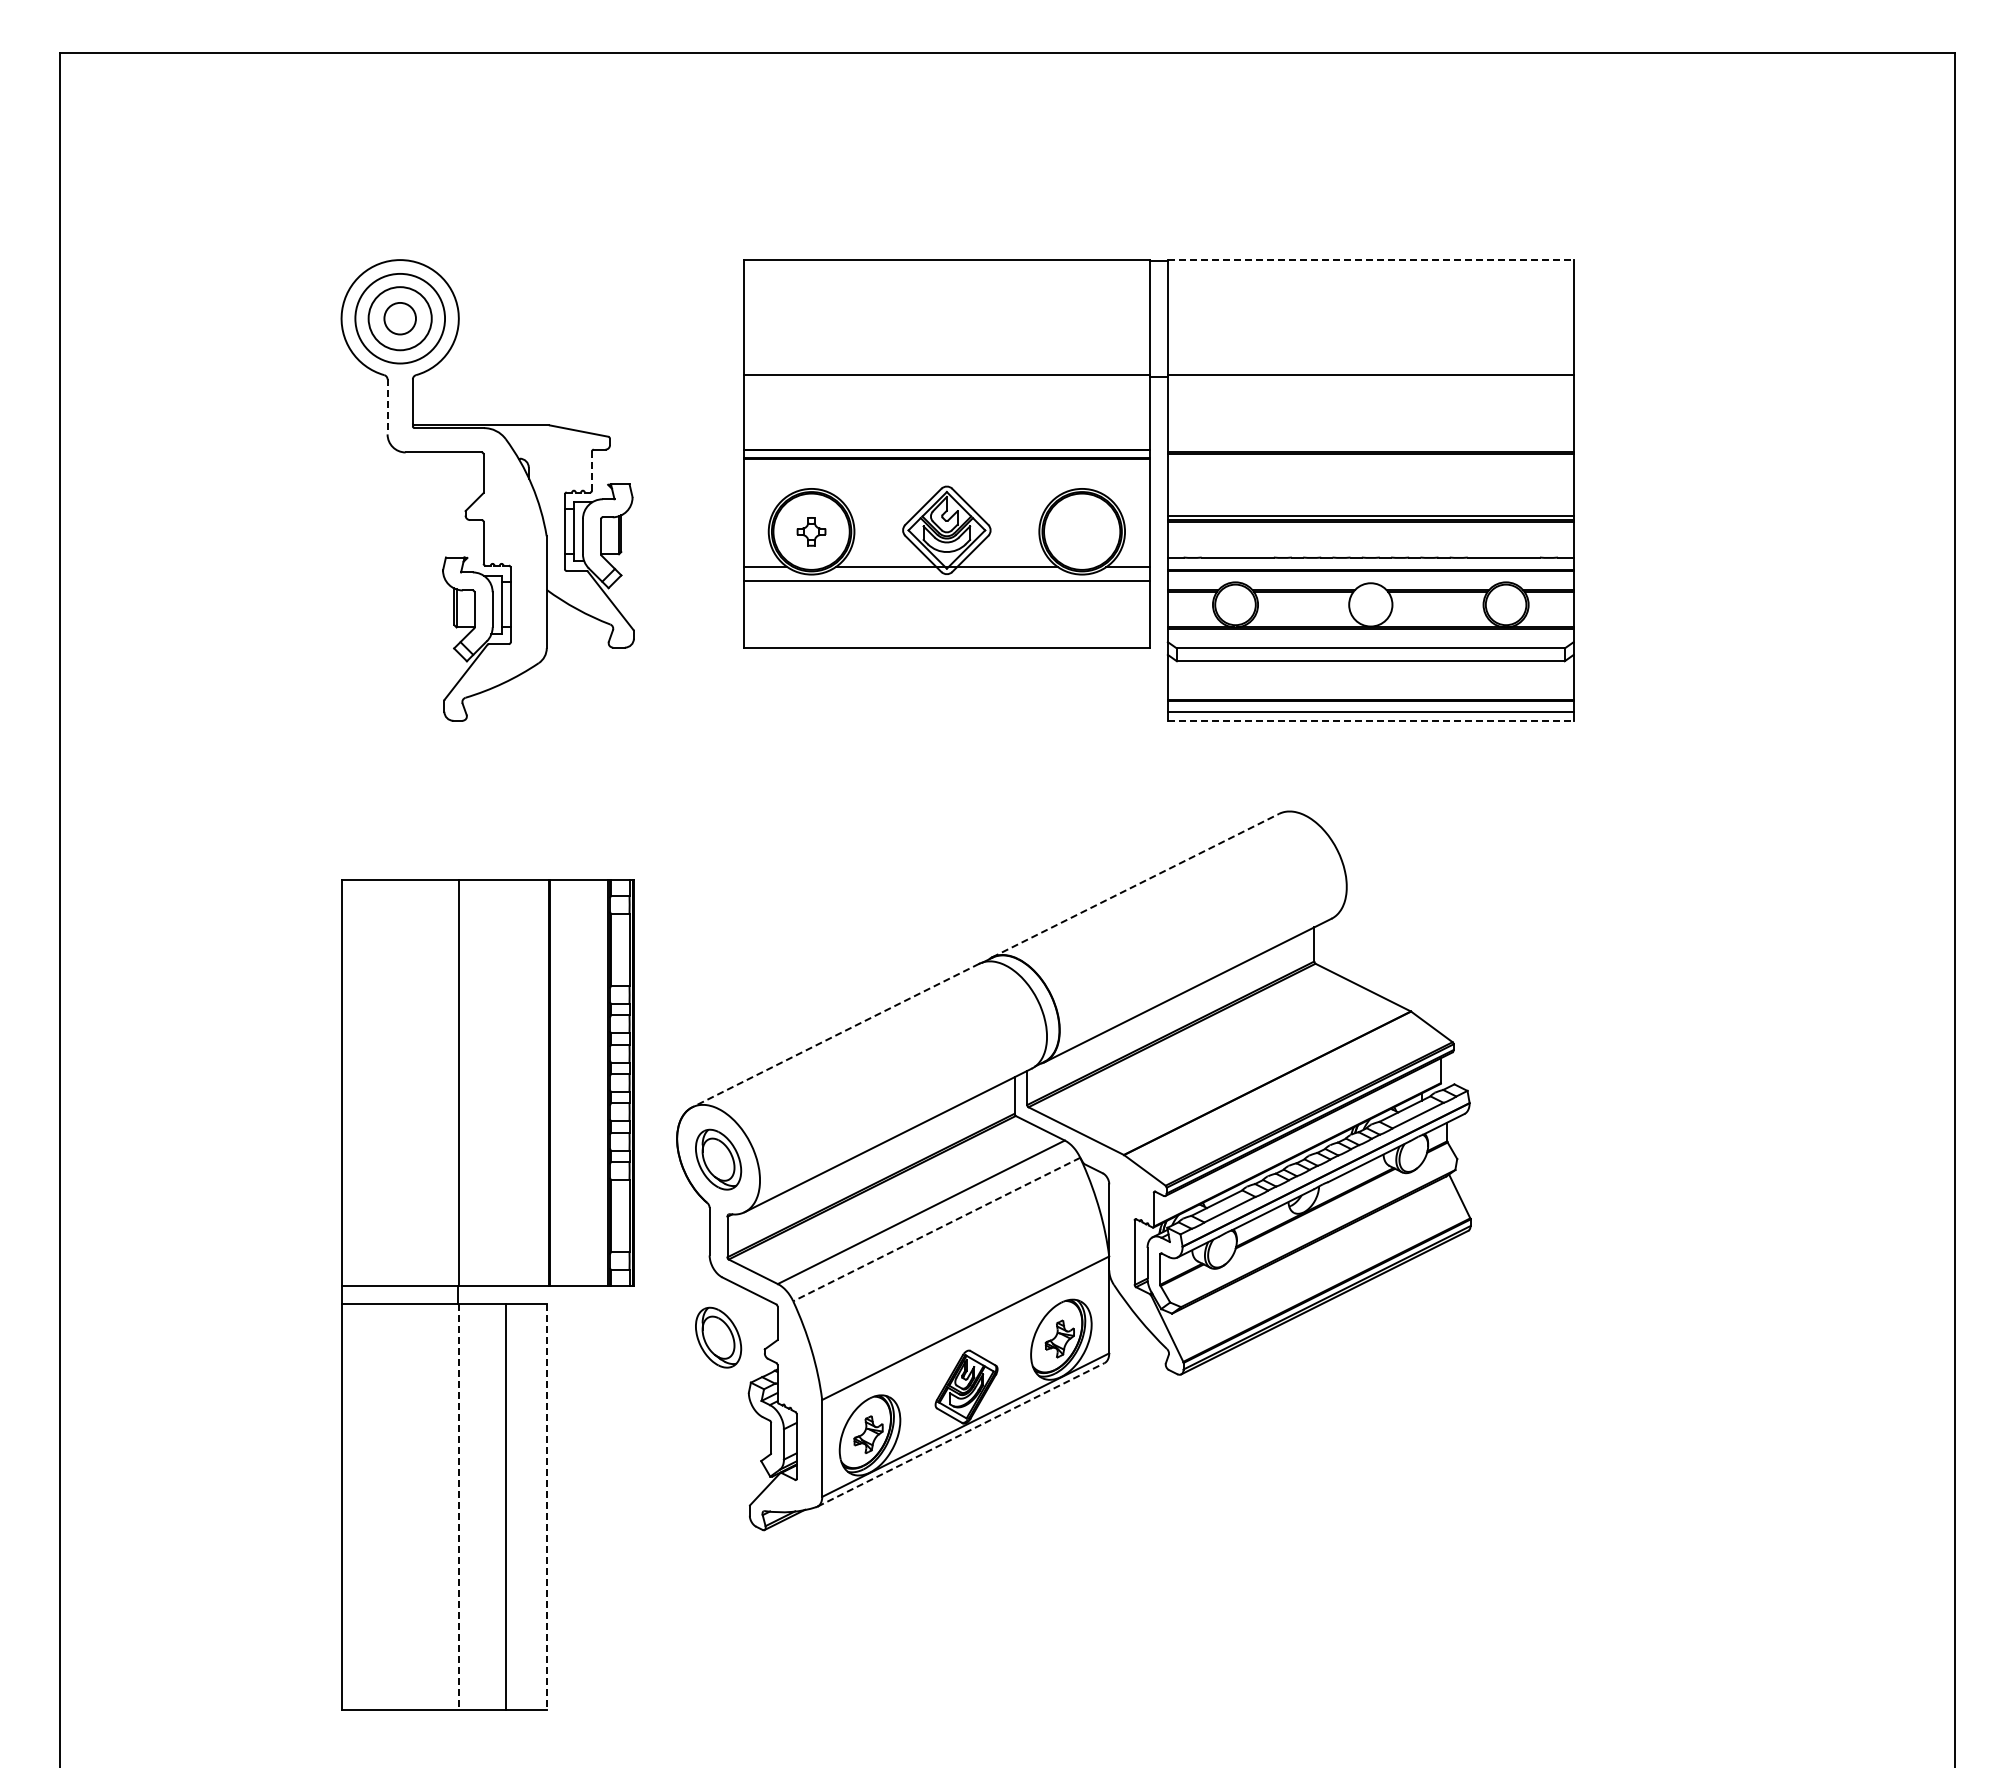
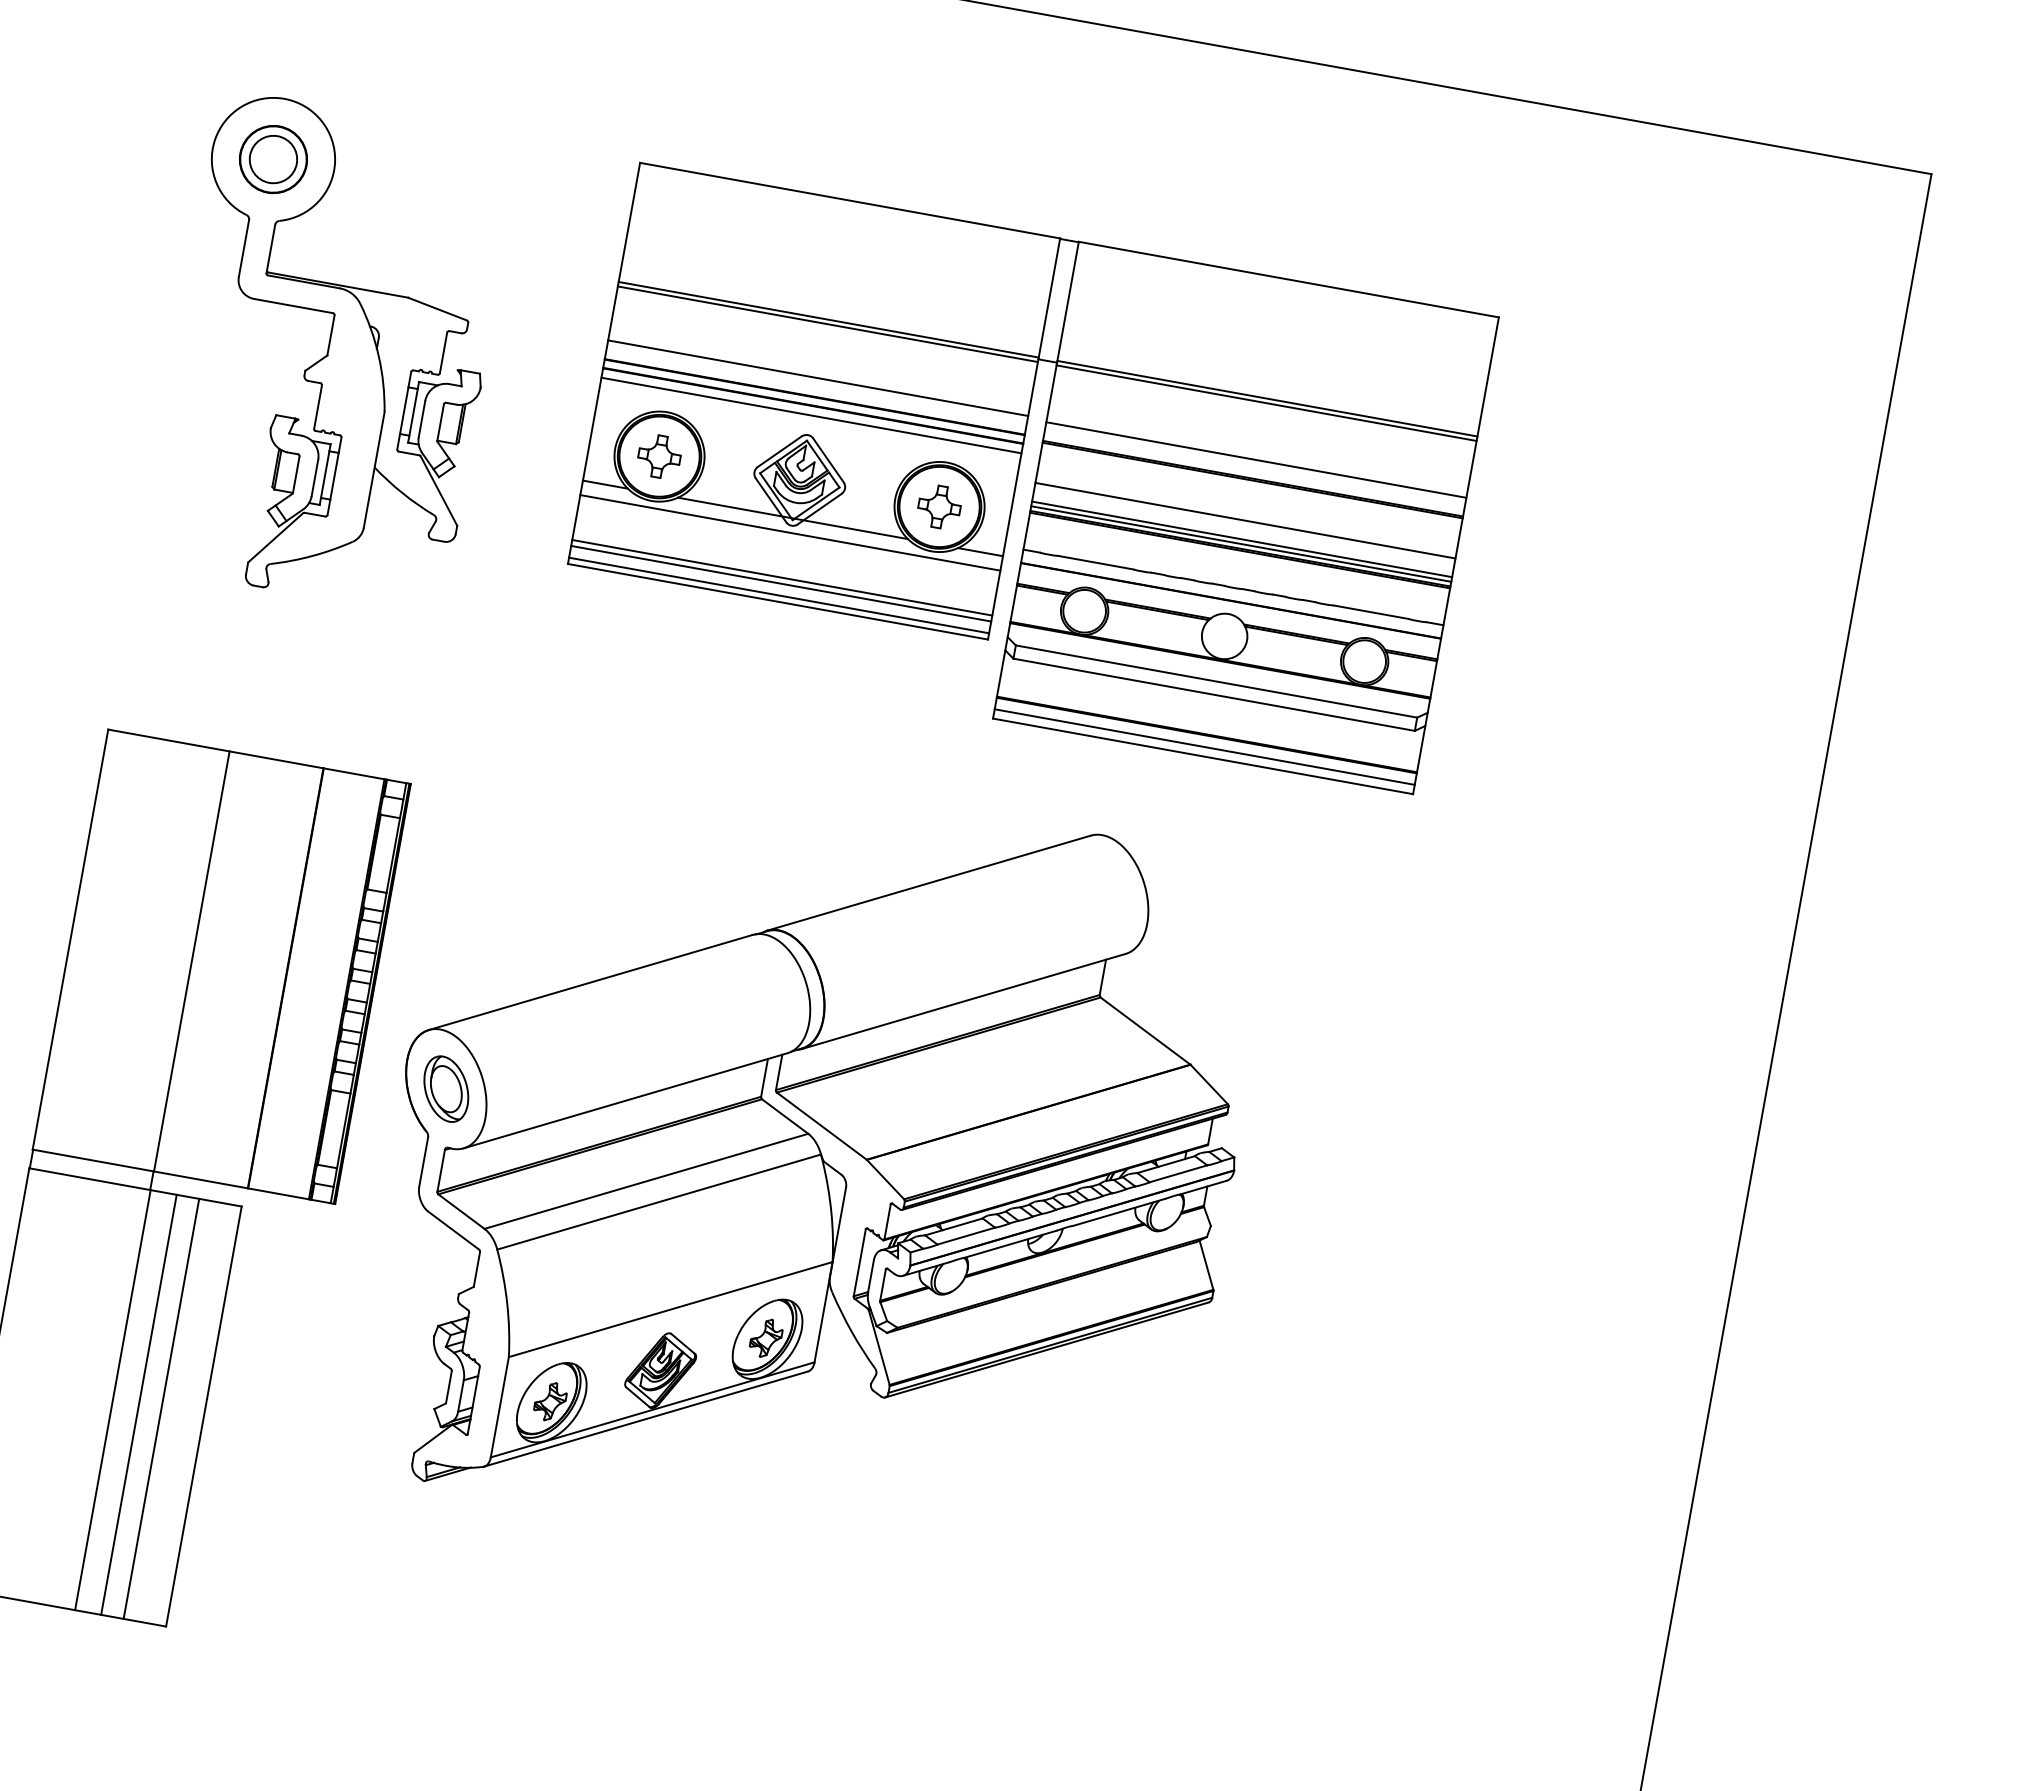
line: (1370, 260) -> (1288, 279), dashed -> solid
circle: (399, 318) -> (272, 159), size x1.43
circle: (400, 318) -> (273, 159), size x0.71
line: (946, 379) -> (827, 324), added
line: (1370, 379) -> (1266, 403), added
line: (387, 407) -> (243, 249), dashed -> solid
line: (946, 431) -> (817, 377), added
line: (1370, 434) -> (1256, 460), added
line: (946, 467) -> (811, 415), added
line: (591, 471) -> (442, 353), dashed -> solid
line: (1370, 493) -> (1245, 521), added
line: (1370, 511) -> (1241, 539), added
part: (811, 531) -> (659, 456), size x1.43
part: (1081, 531) -> (938, 506), added
line: (946, 624) -> (781, 577), added
line: (946, 630) -> (780, 583), added
line: (946, 641) -> (778, 595), added
line: (1370, 720) -> (1202, 756), dashed -> solid
line: (1136, 885) -> (929, 883), dashed -> solid
line: (835, 1035) -> (590, 982), dashed -> solid
line: (936, 1229) -> (658, 1201), dashed -> solid
part: (718, 1337) -> (413, 1273), removed
line: (961, 1434) -> (646, 1418), dashed -> solid
line: (458, 1506) -> (112, 1399), dashed -> solid
line: (484, 1506) -> (139, 1404), added
line: (546, 1506) -> (203, 1416), dashed -> solid

